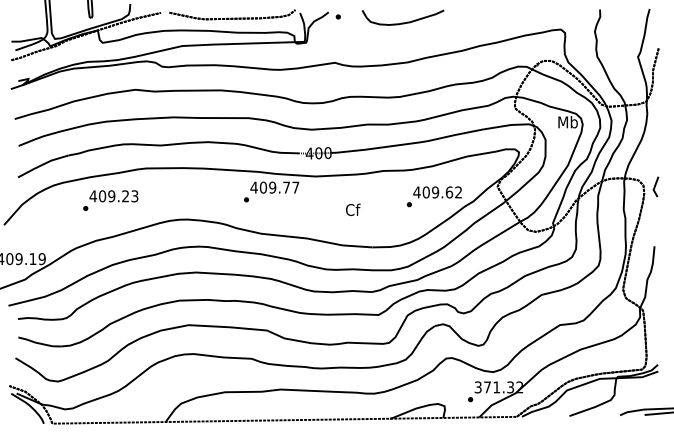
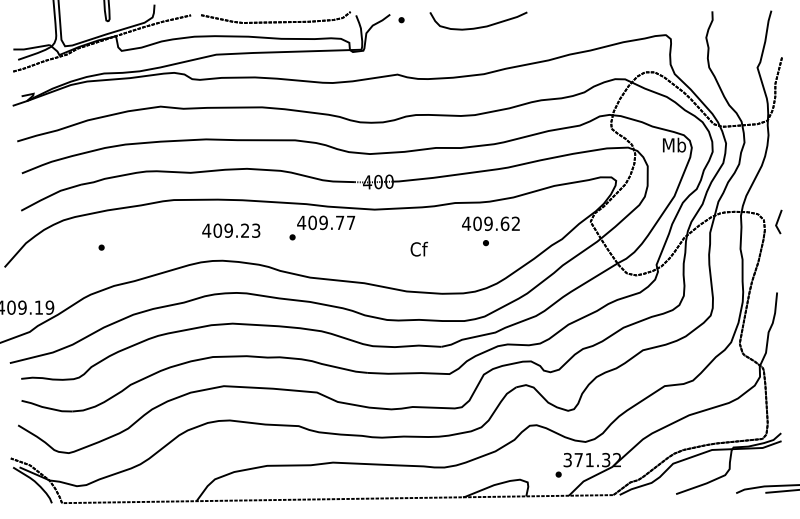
text: (437, 192) -> (490, 223), moved
text: (113, 196) -> (230, 230), moved

